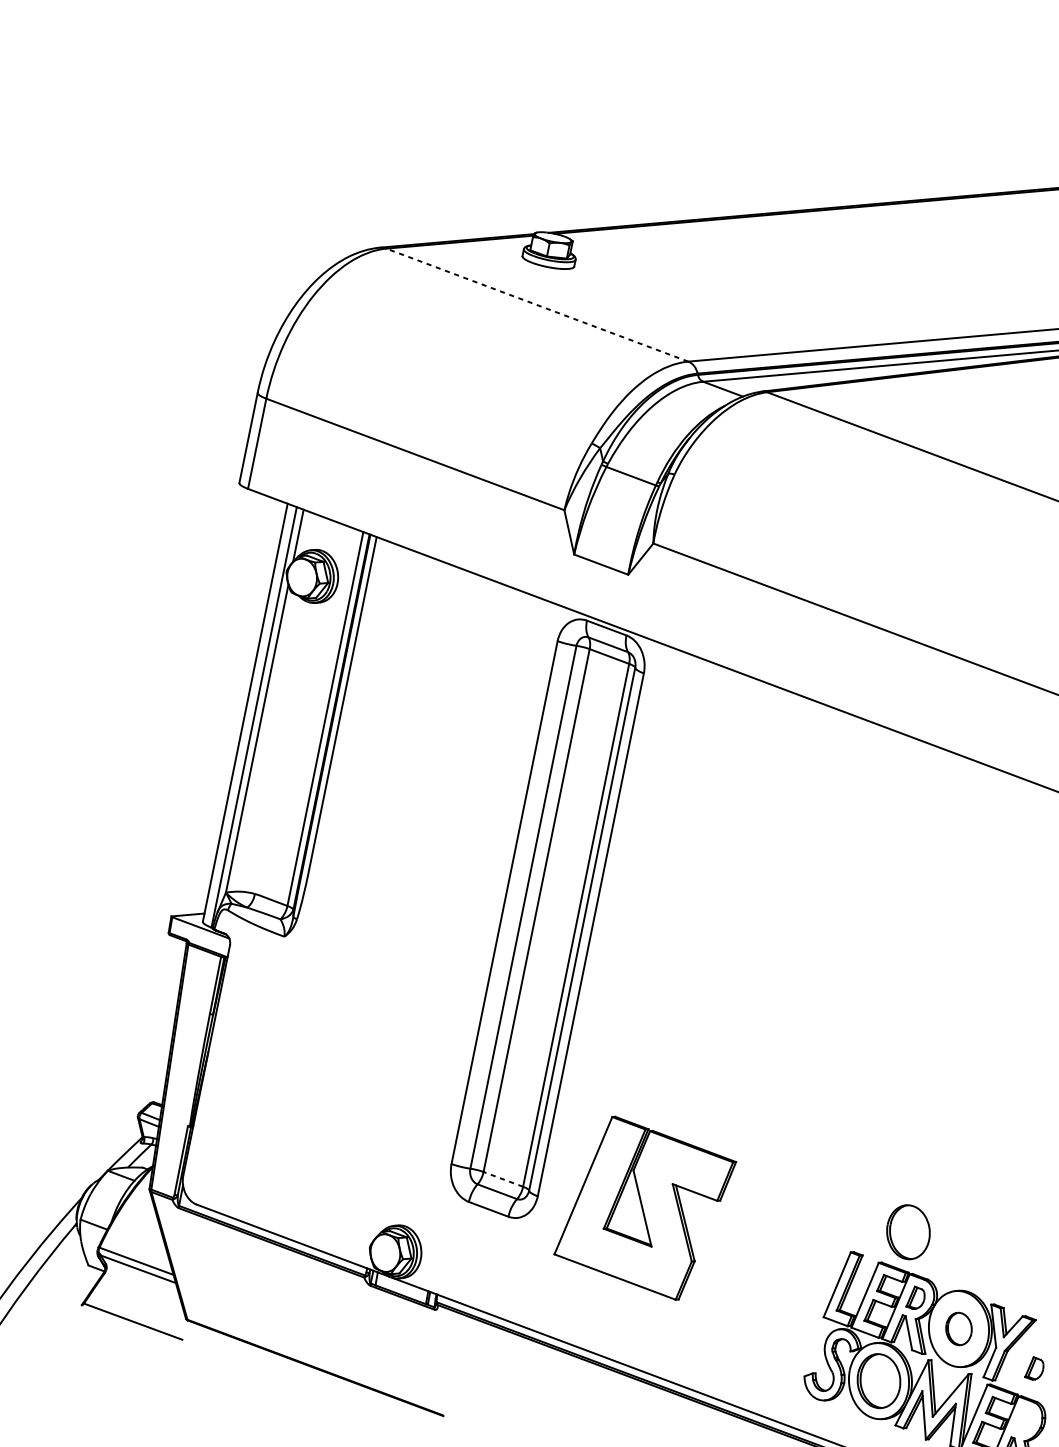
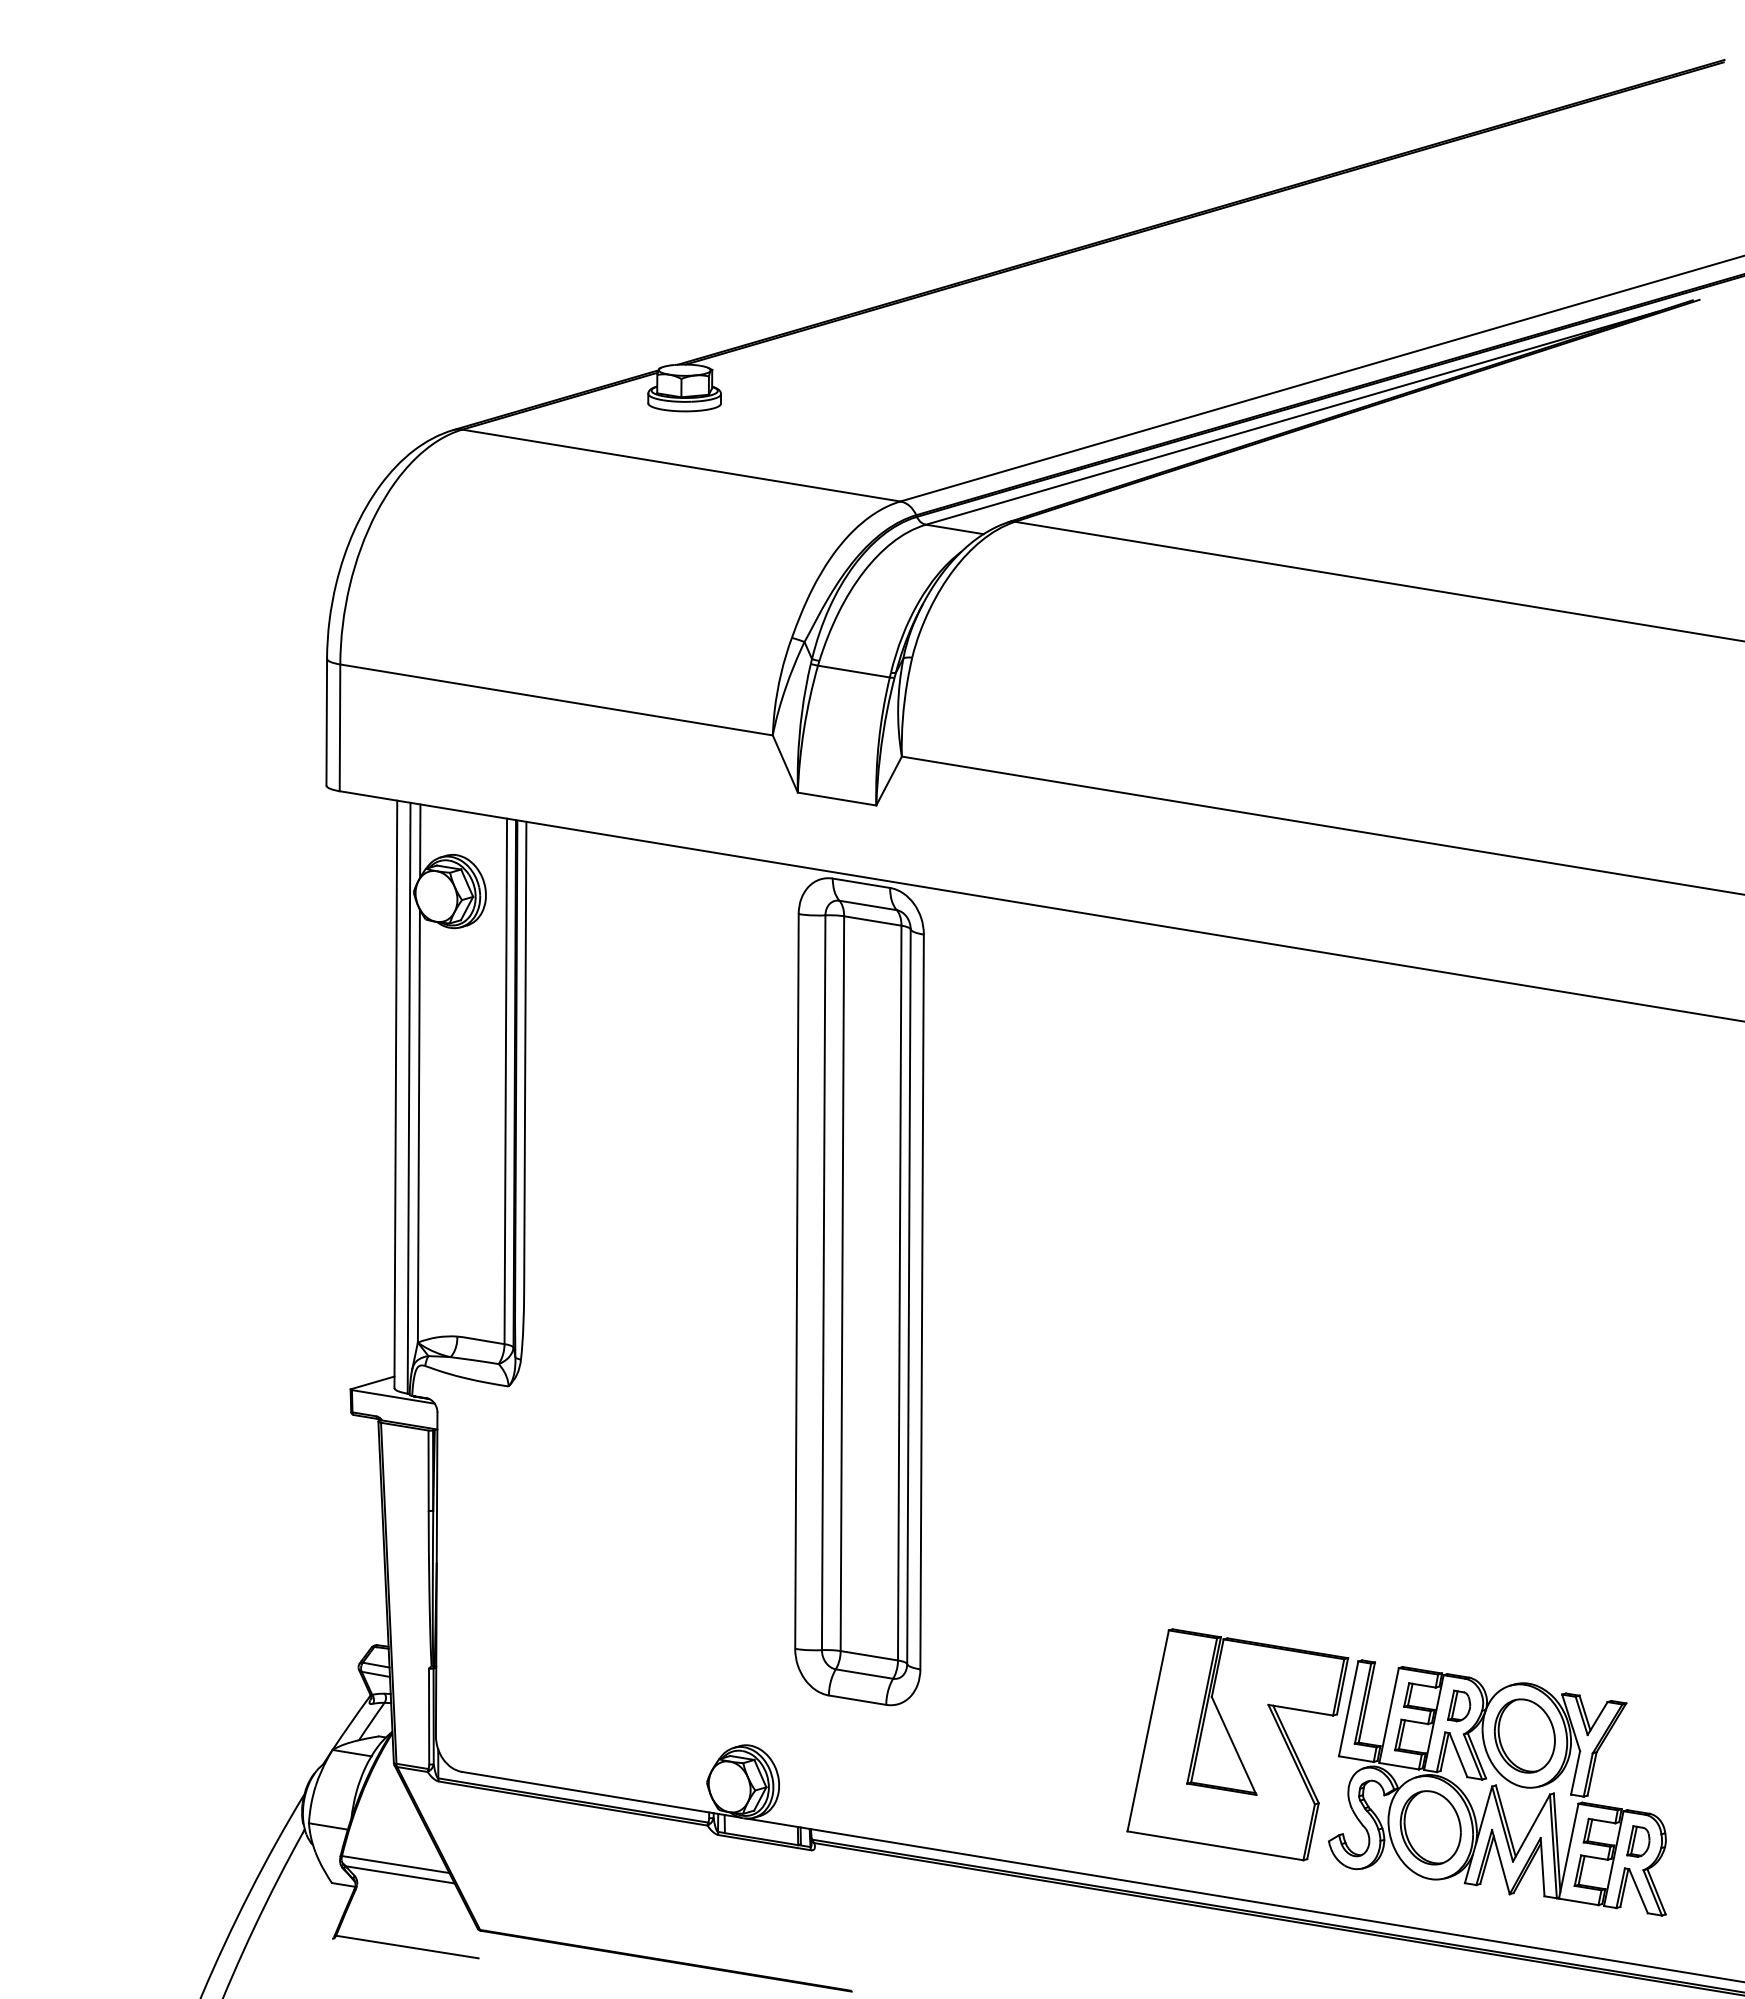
line: (536, 304) -> (680, 465), dashed -> solid
line: (502, 1179) -> (868, 1655), dashed -> solid
part: (645, 1207) -> (1237, 1744), moved
part: (908, 1231) -> (1430, 1618), removed
part: (958, 1328) -> (1524, 1735), size x1.67
part: (1035, 1368) -> (1638, 1841), moved

